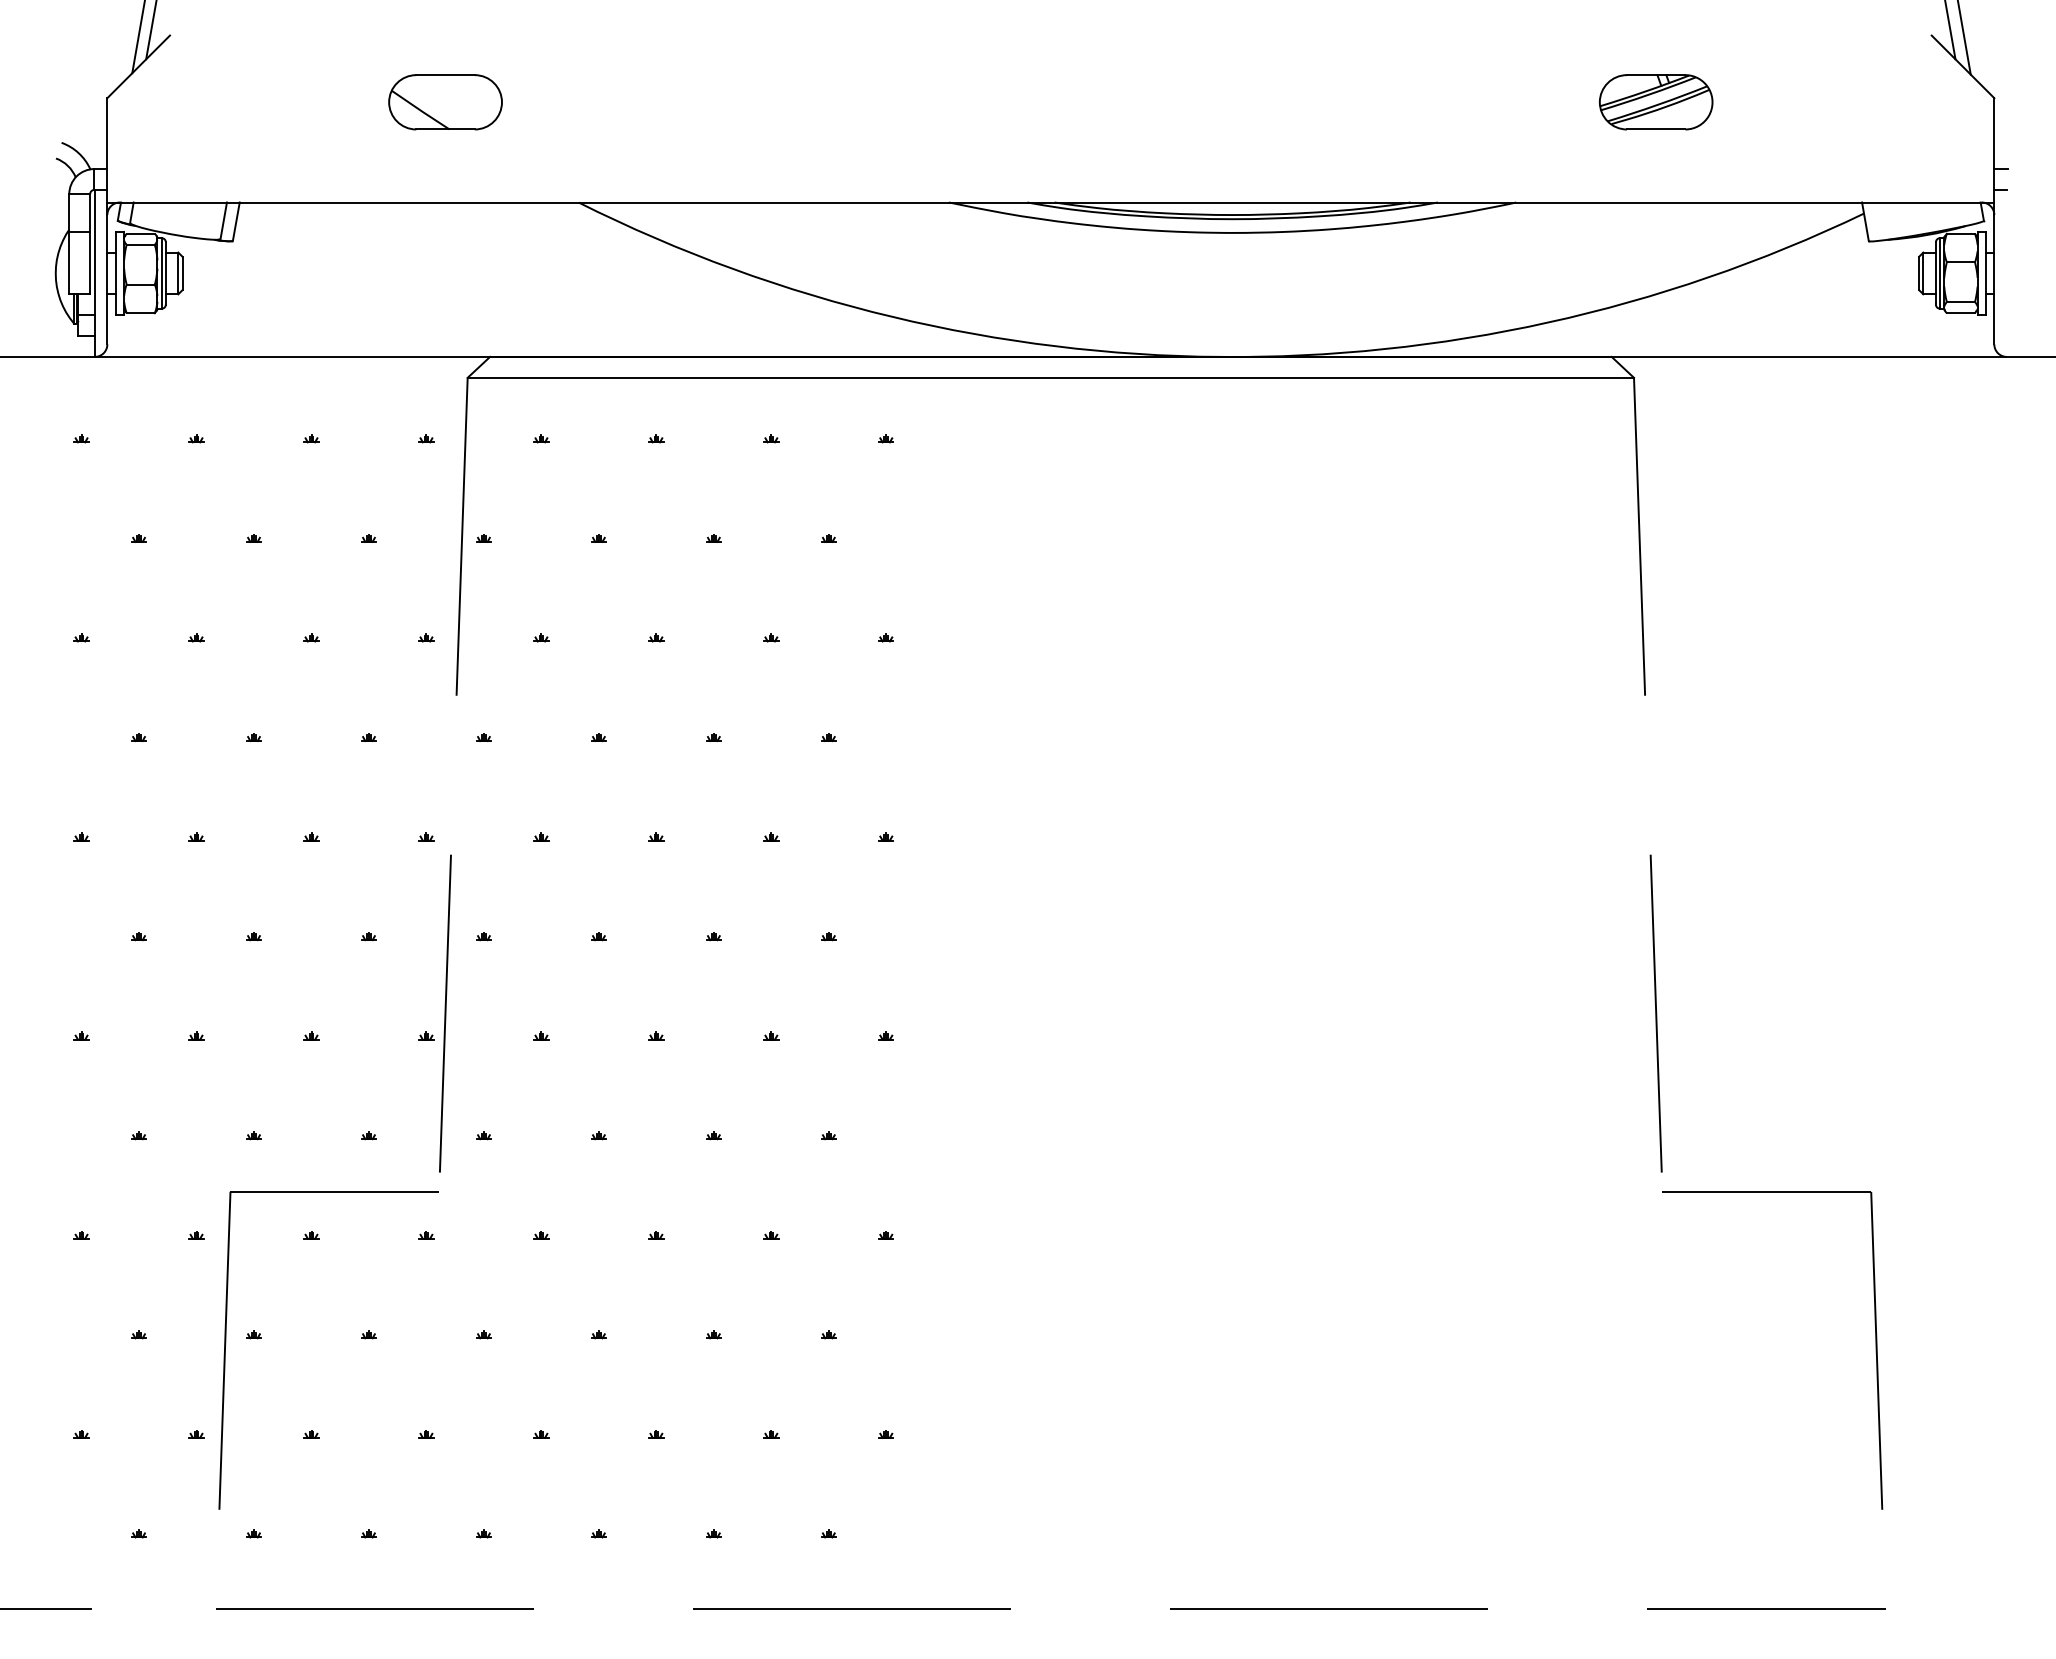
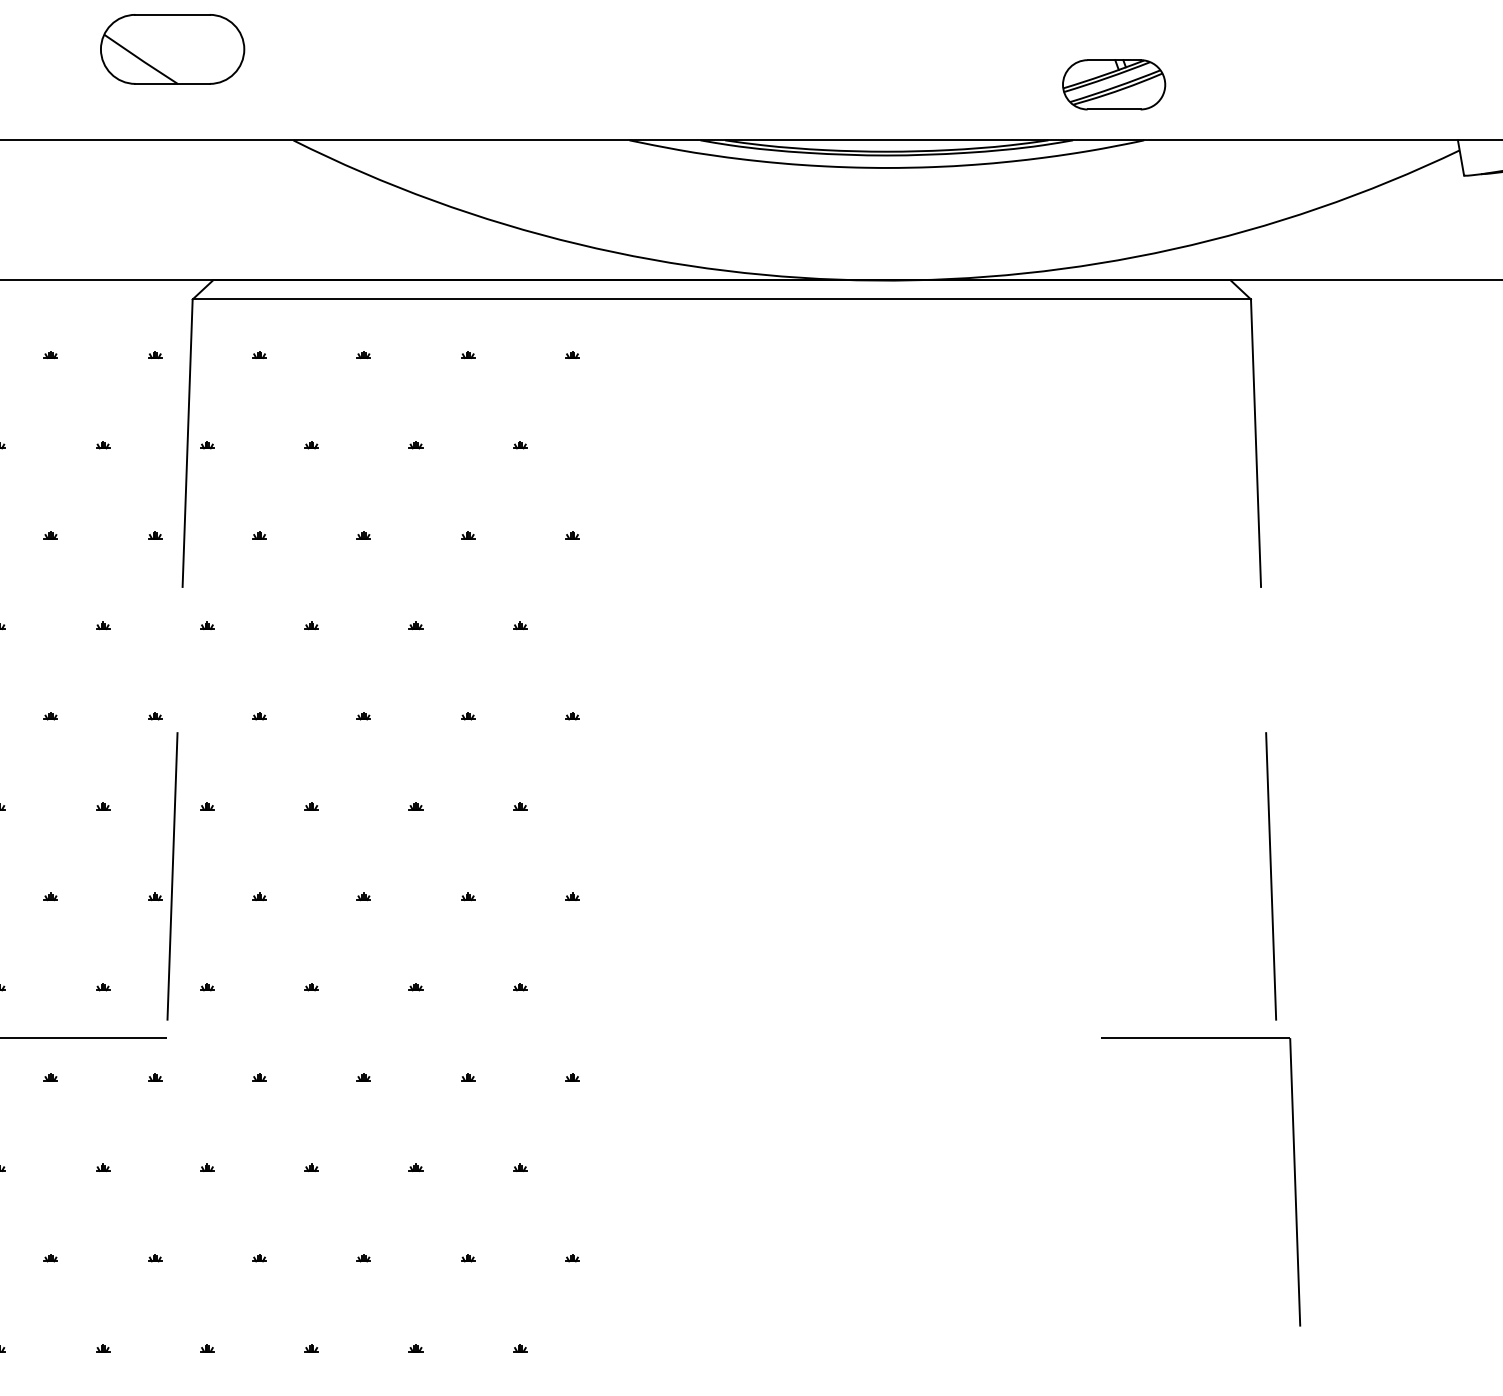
part: (445, 102) -> (172, 49), size x1.4
part: (1655, 102) -> (1113, 85), moved
part: (1875, 1350) -> (1294, 1182), moved

